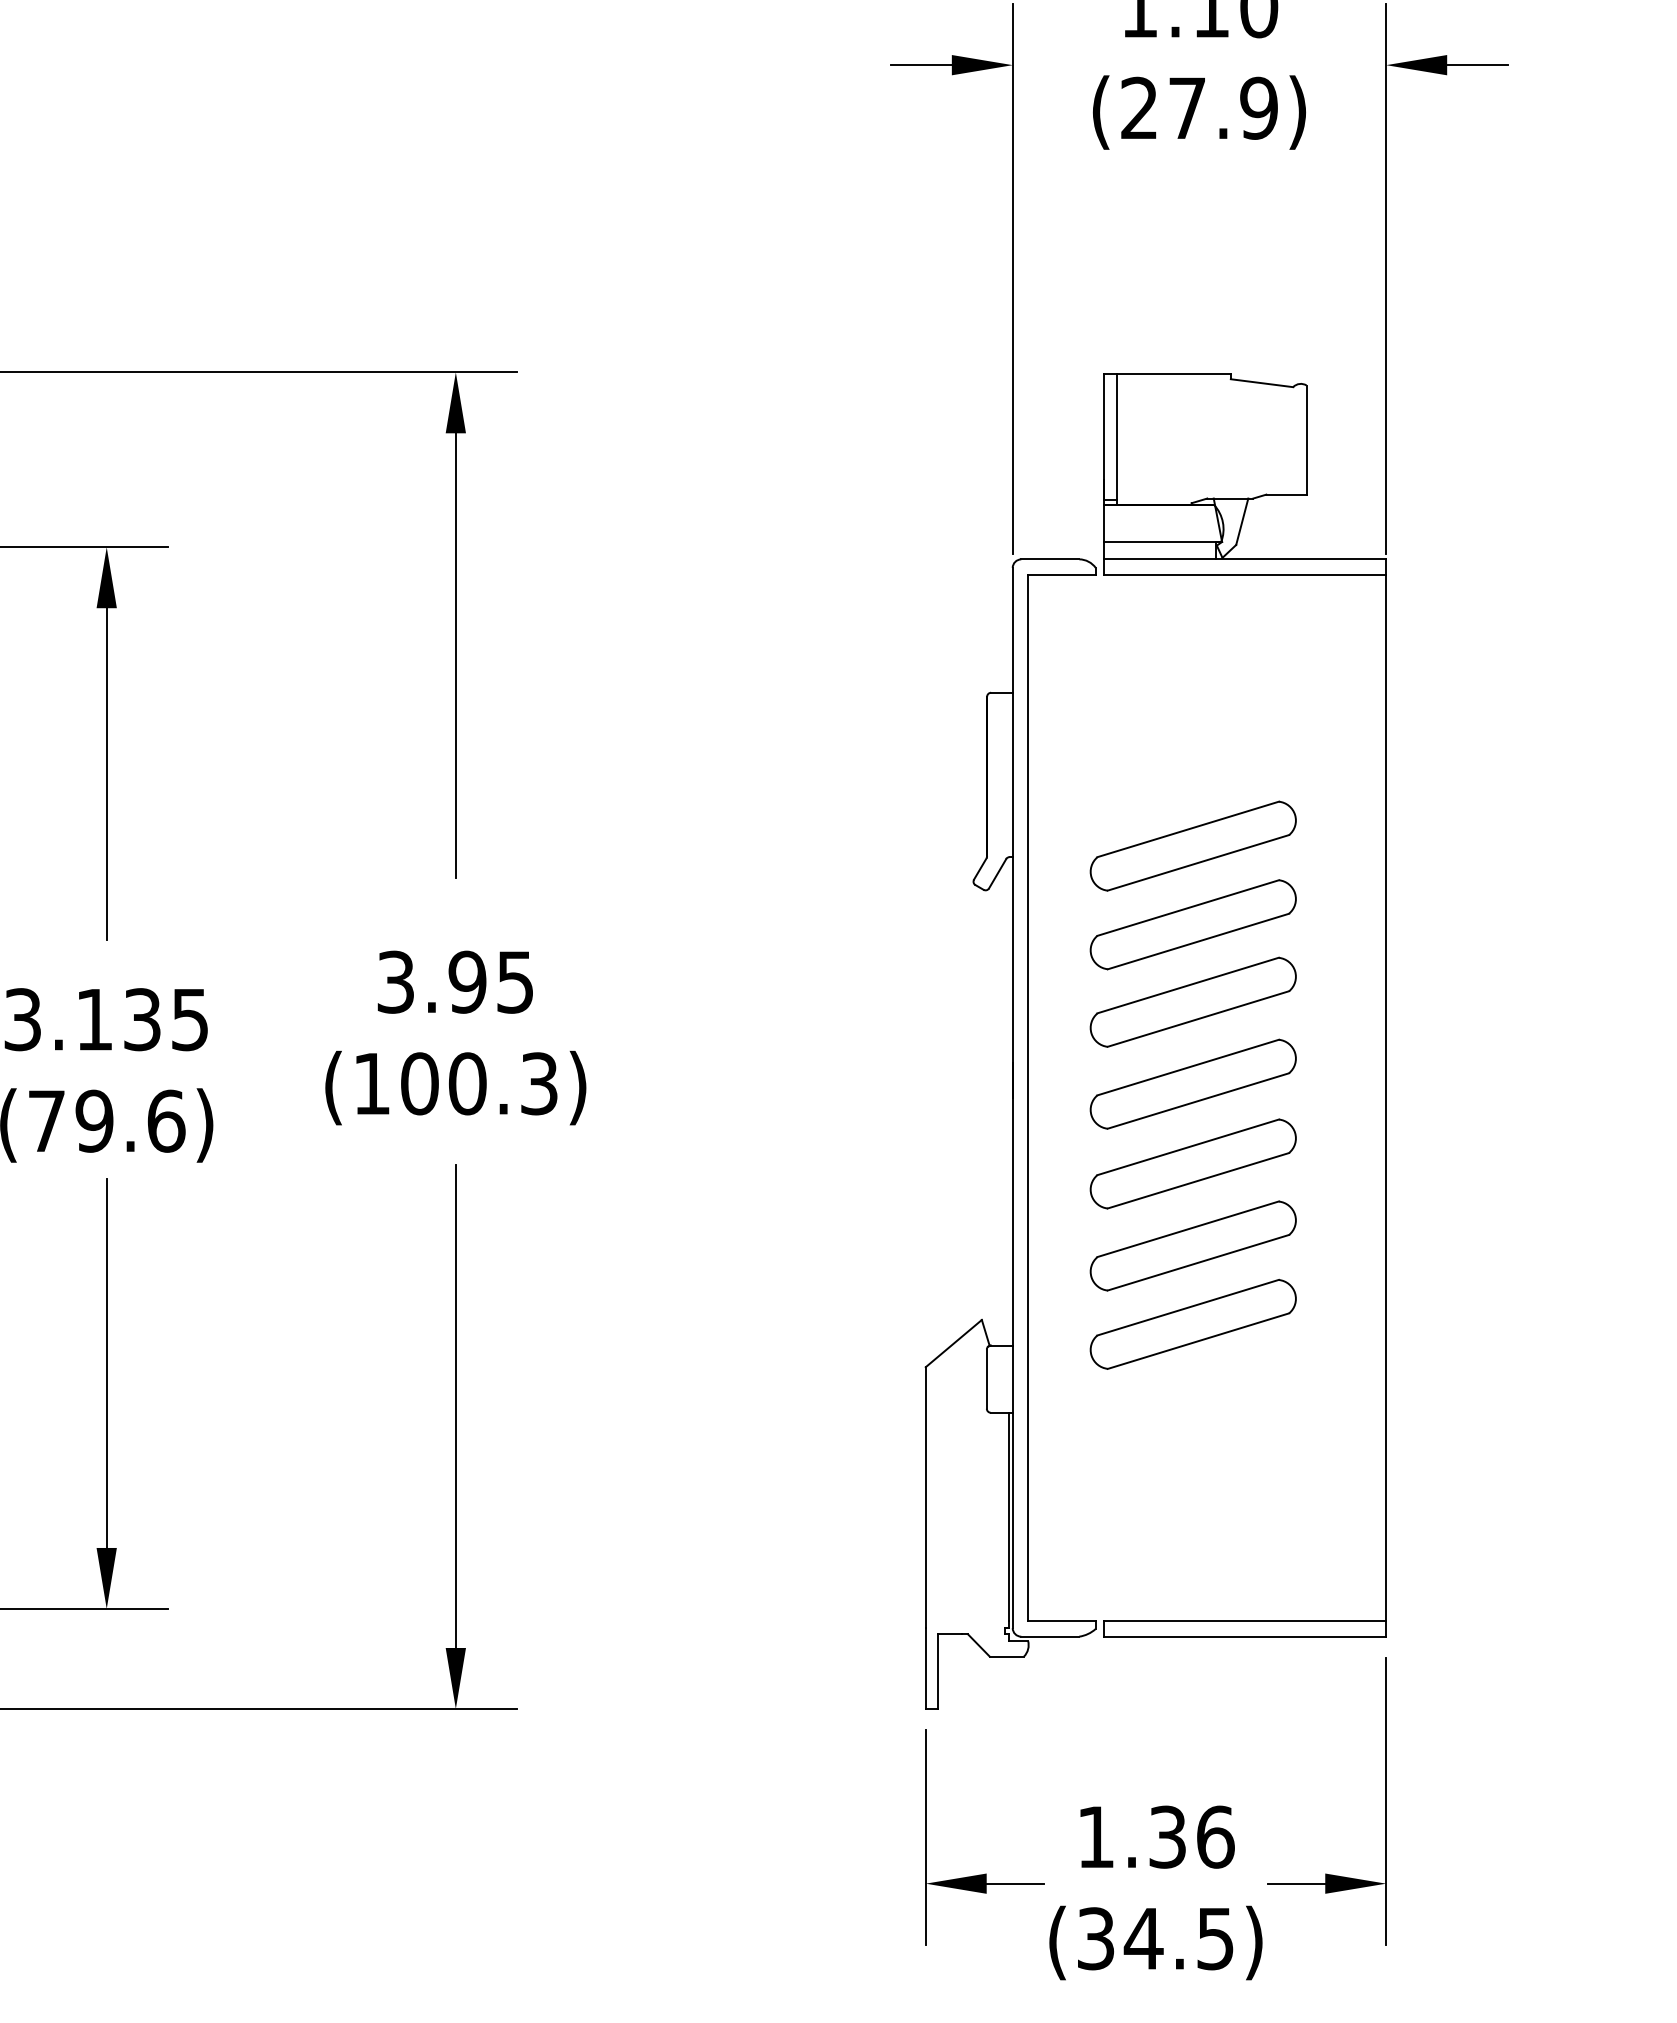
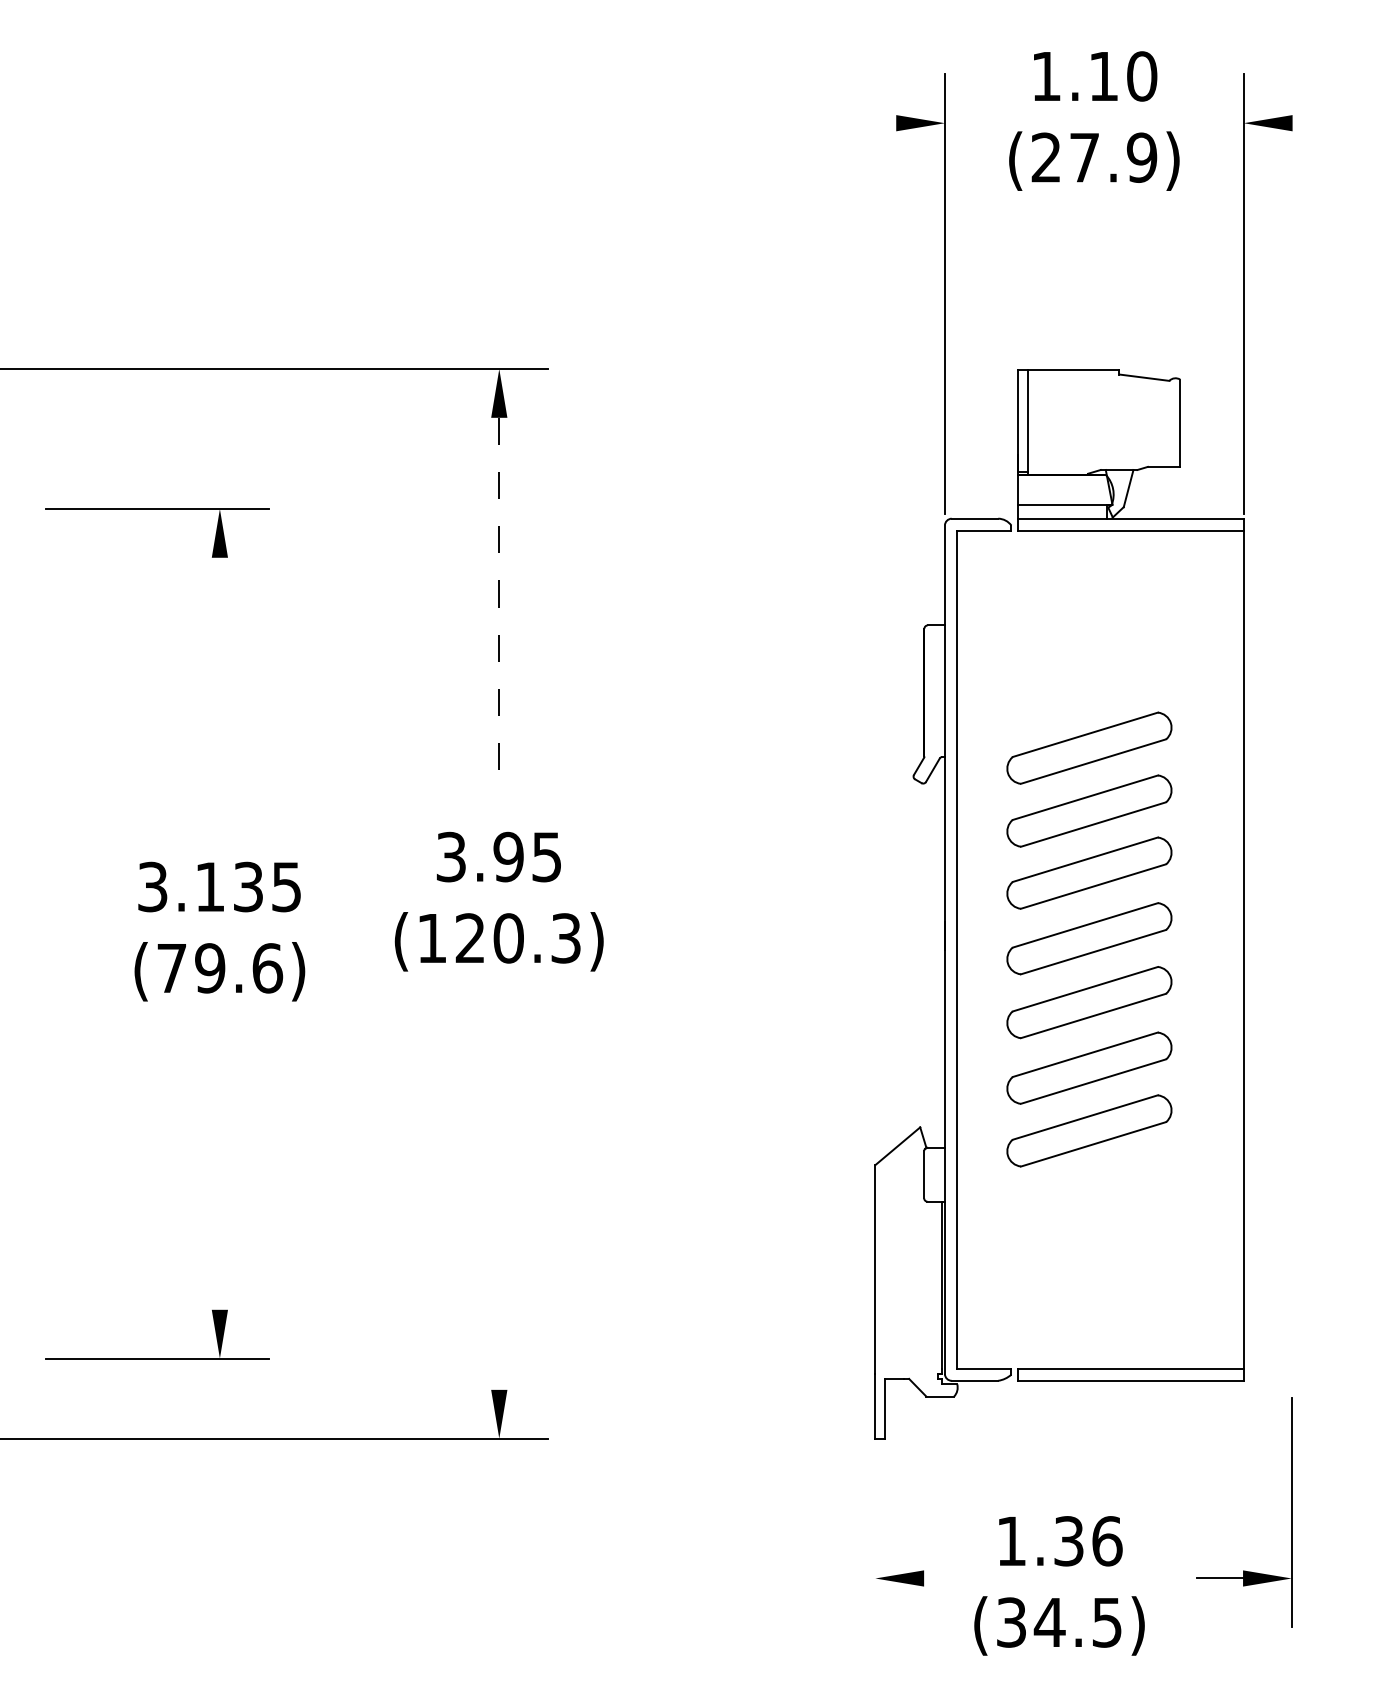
line: (920, 65) -> (871, 123), removed
line: (1477, 65) -> (1316, 123), removed
line: (456, 656) -> (499, 596), solid -> dashed
line: (106, 774) -> (219, 690), removed
text: (419, 1083) -> (470, 938), (100.3) -> (120.3)
line: (106, 1362) -> (219, 1161), removed
line: (456, 1406) -> (499, 1196), removed
part: (1385, 1801) -> (1291, 1512), moved
line: (925, 1837) -> (875, 1541), removed
line: (1015, 1883) -> (947, 1578), removed

